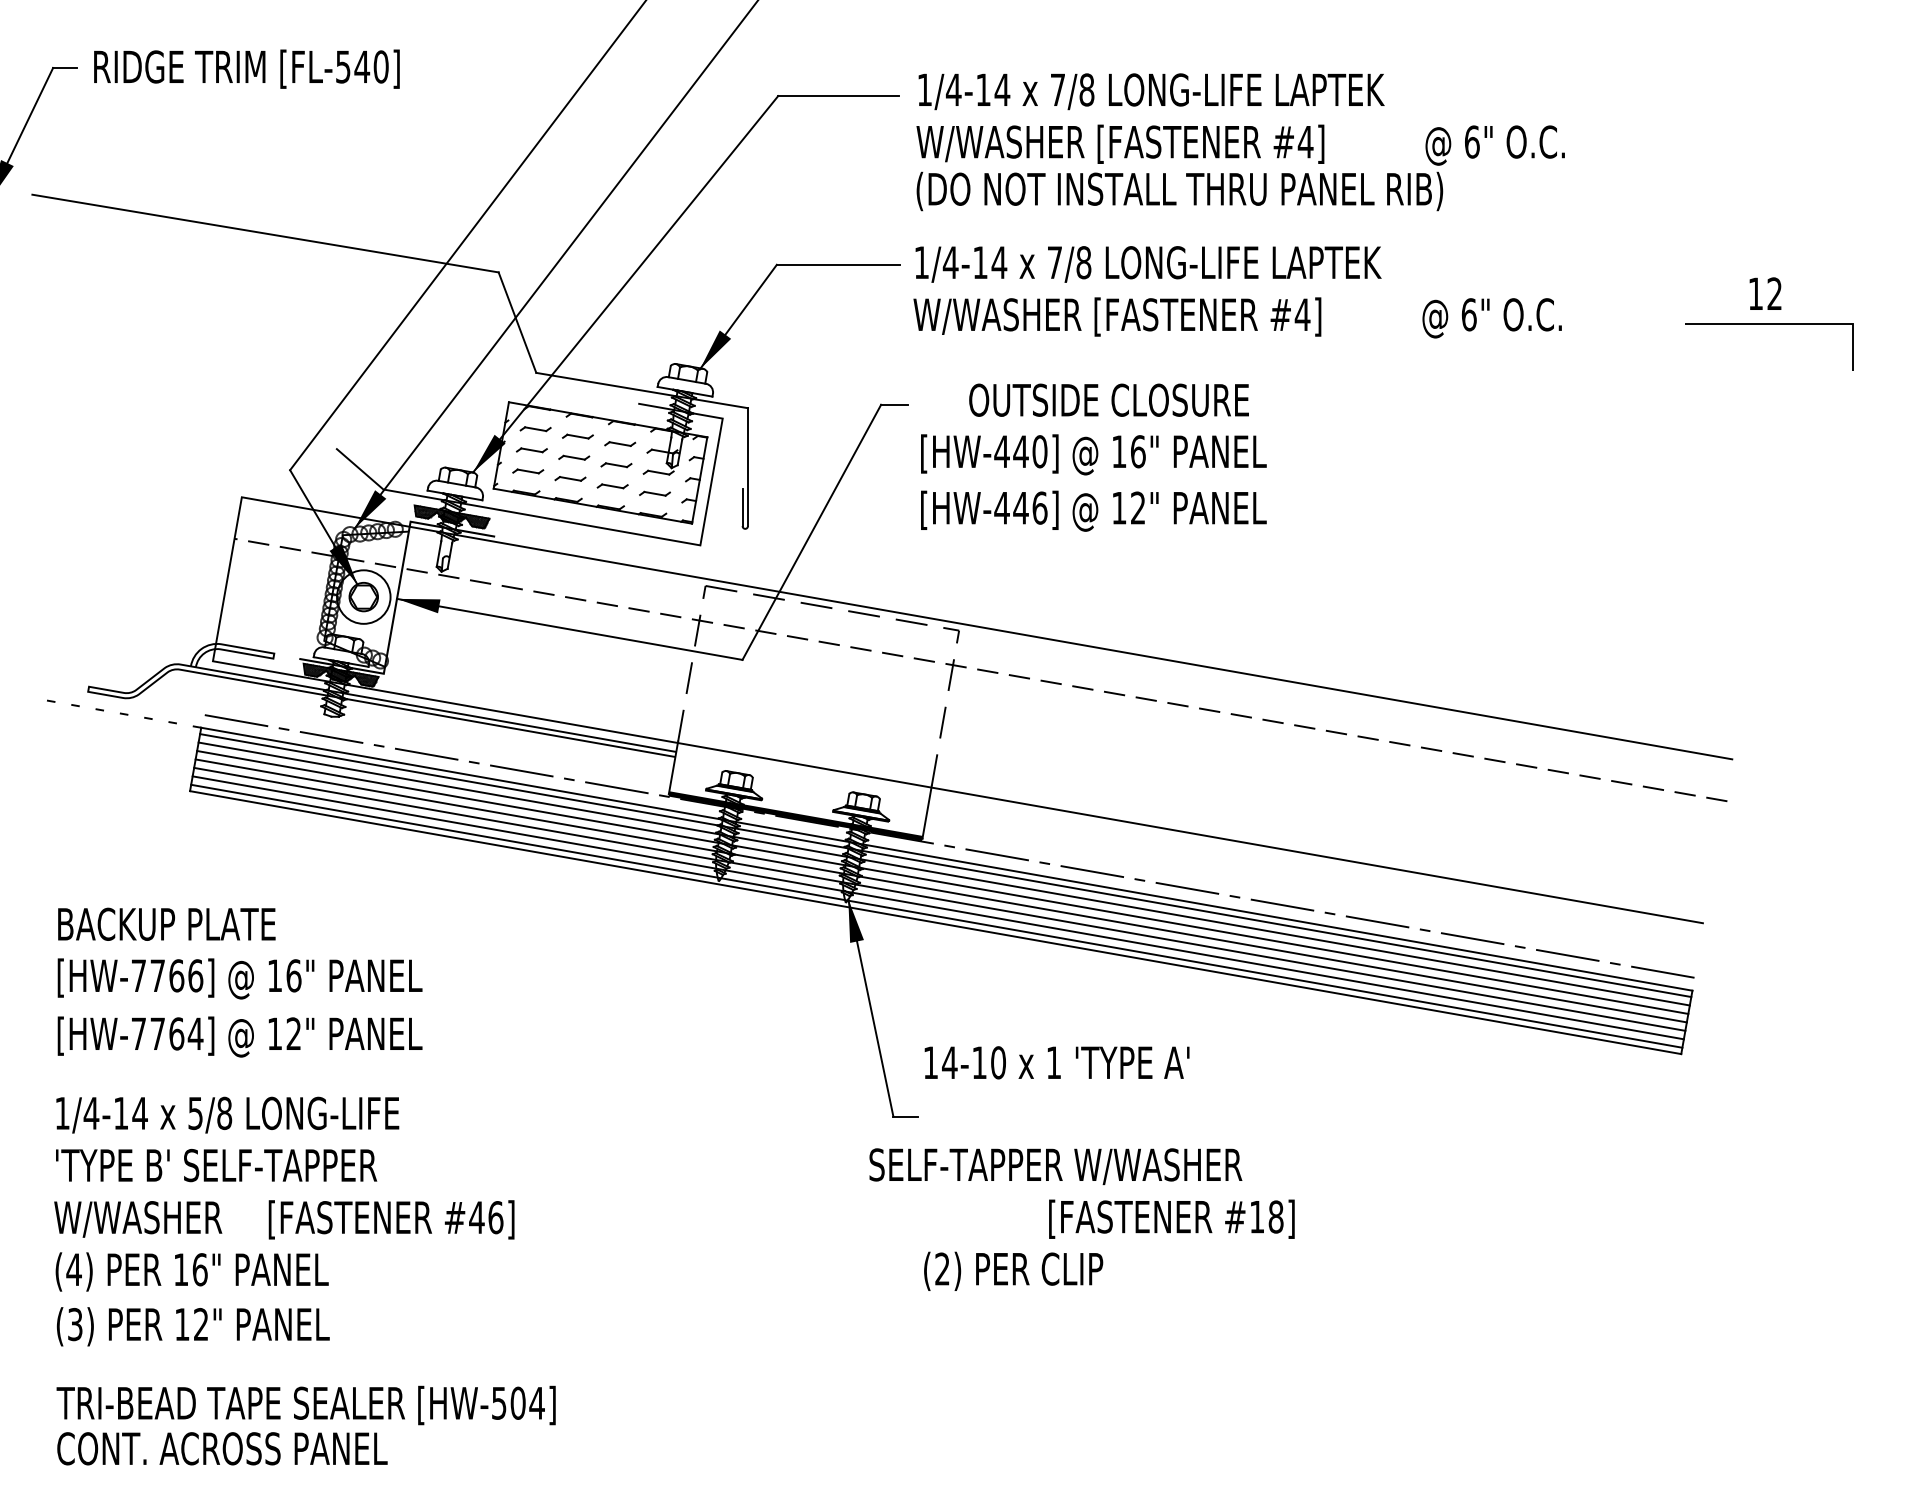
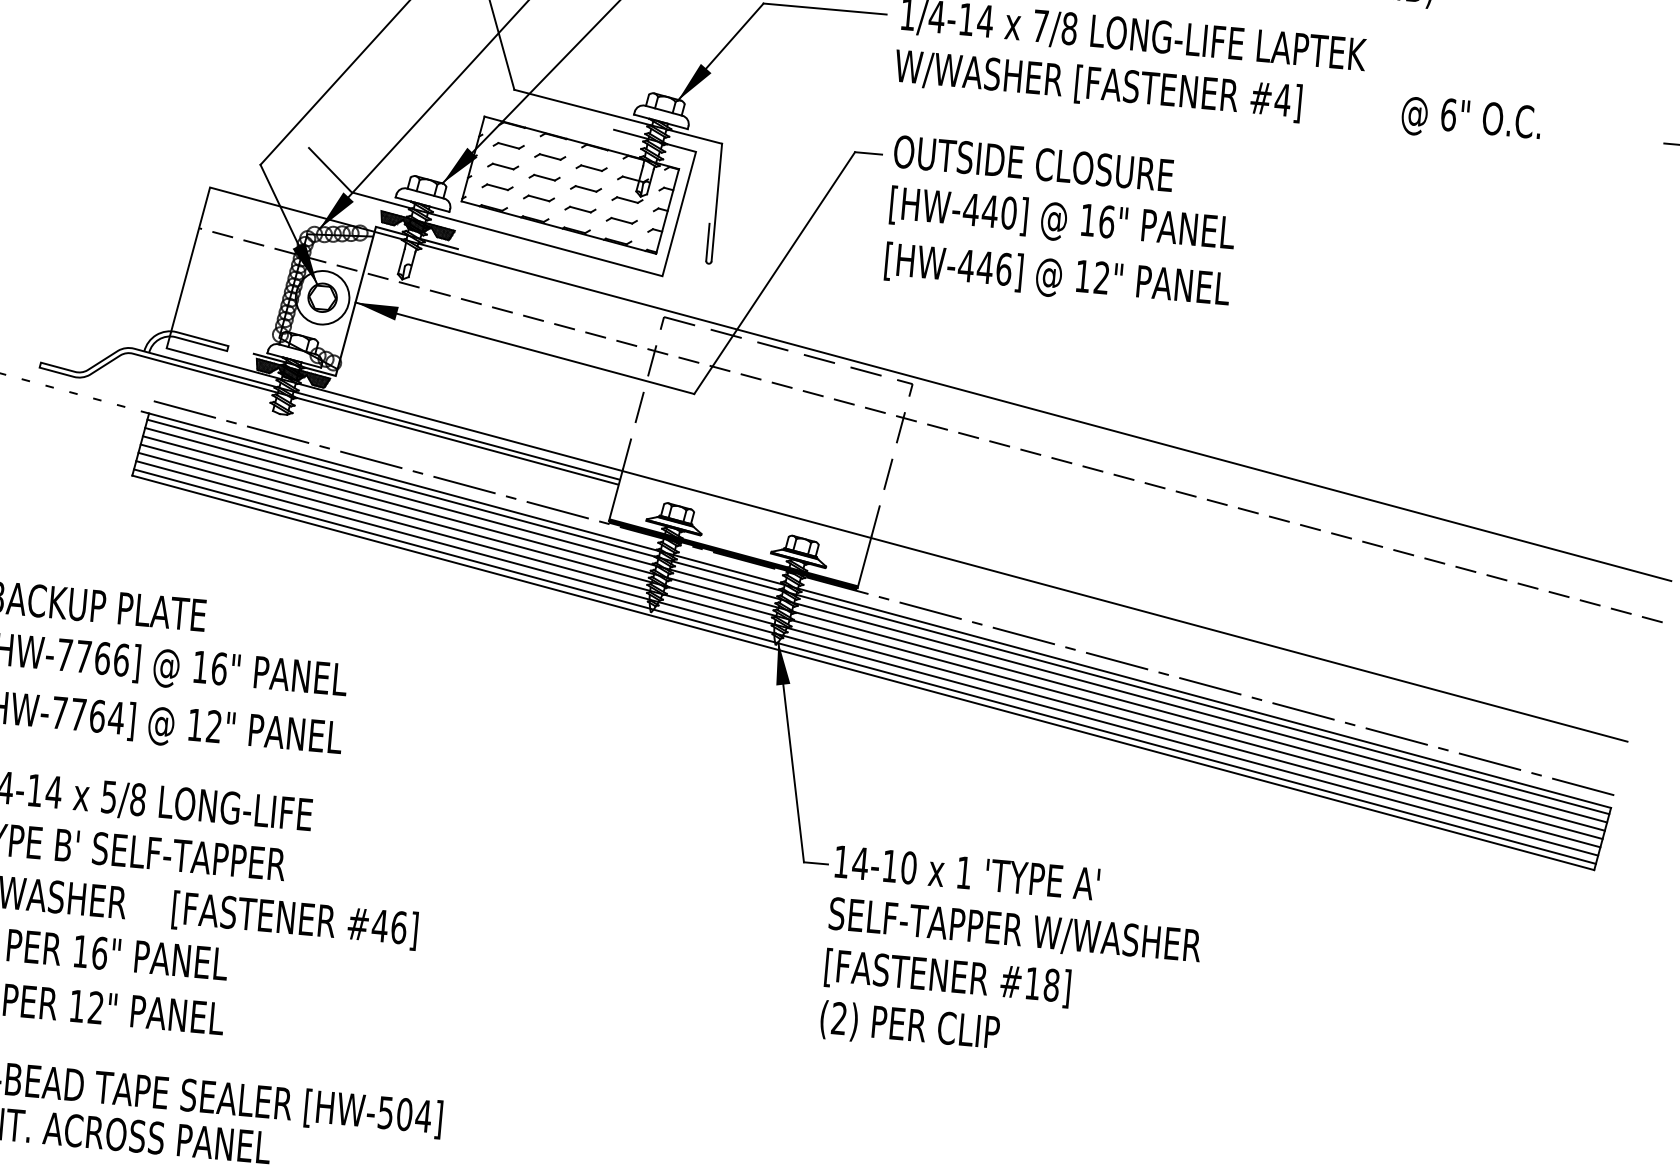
text: (1108, 399) -> (1033, 162), moved
text: (1056, 1062) -> (966, 872), moved
text: (1055, 1166) -> (1014, 931), moved
text: (1171, 1218) -> (947, 977), moved

